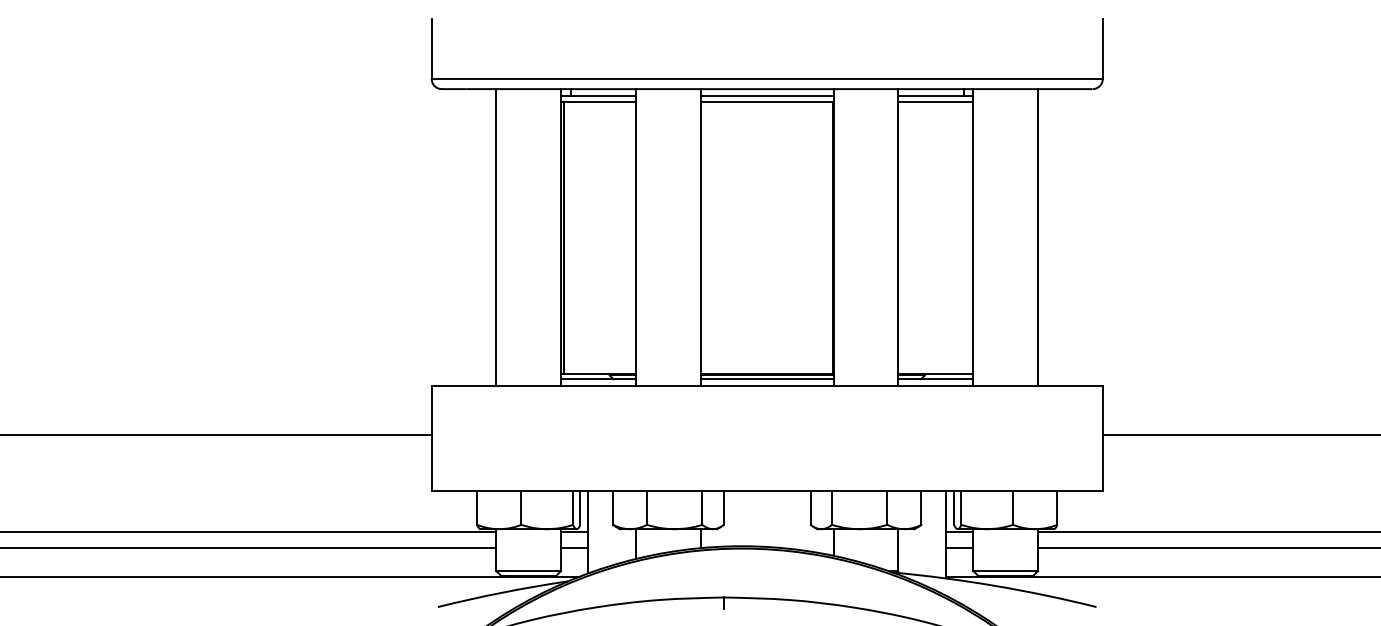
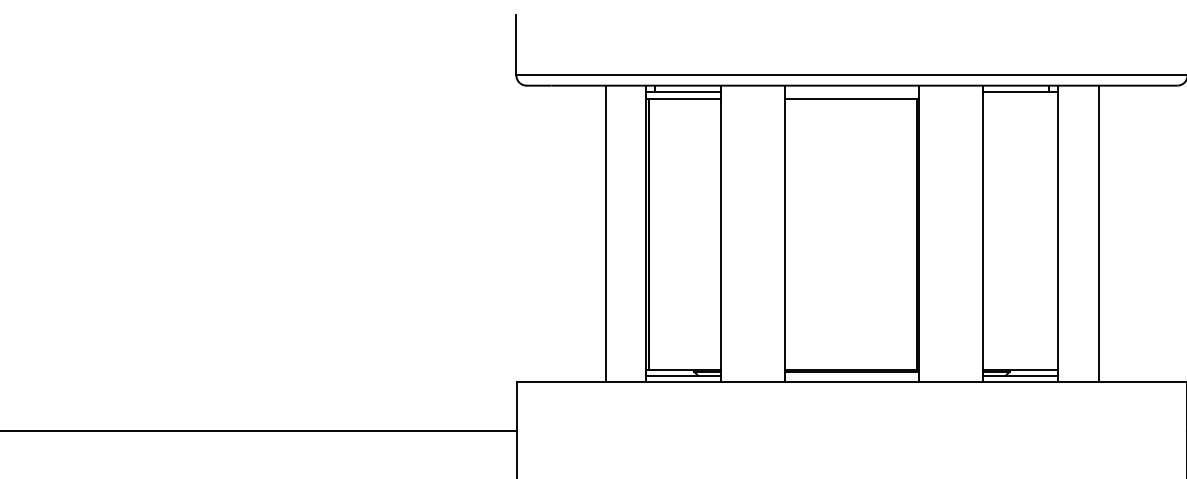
line: (766, 95) -> (851, 92), removed
line: (935, 102) -> (1020, 99), removed
line: (496, 237) -> (606, 234), moved
line: (1038, 237) -> (1099, 234), moved
line: (766, 379) -> (851, 376), removed

